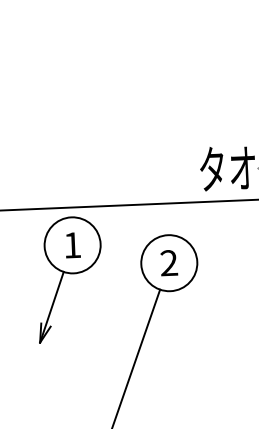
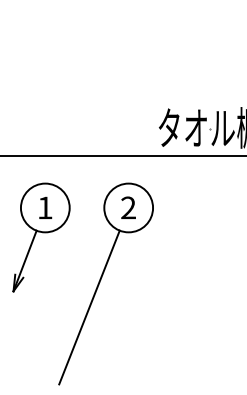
part: (69, 279) -> (41, 237), moved

